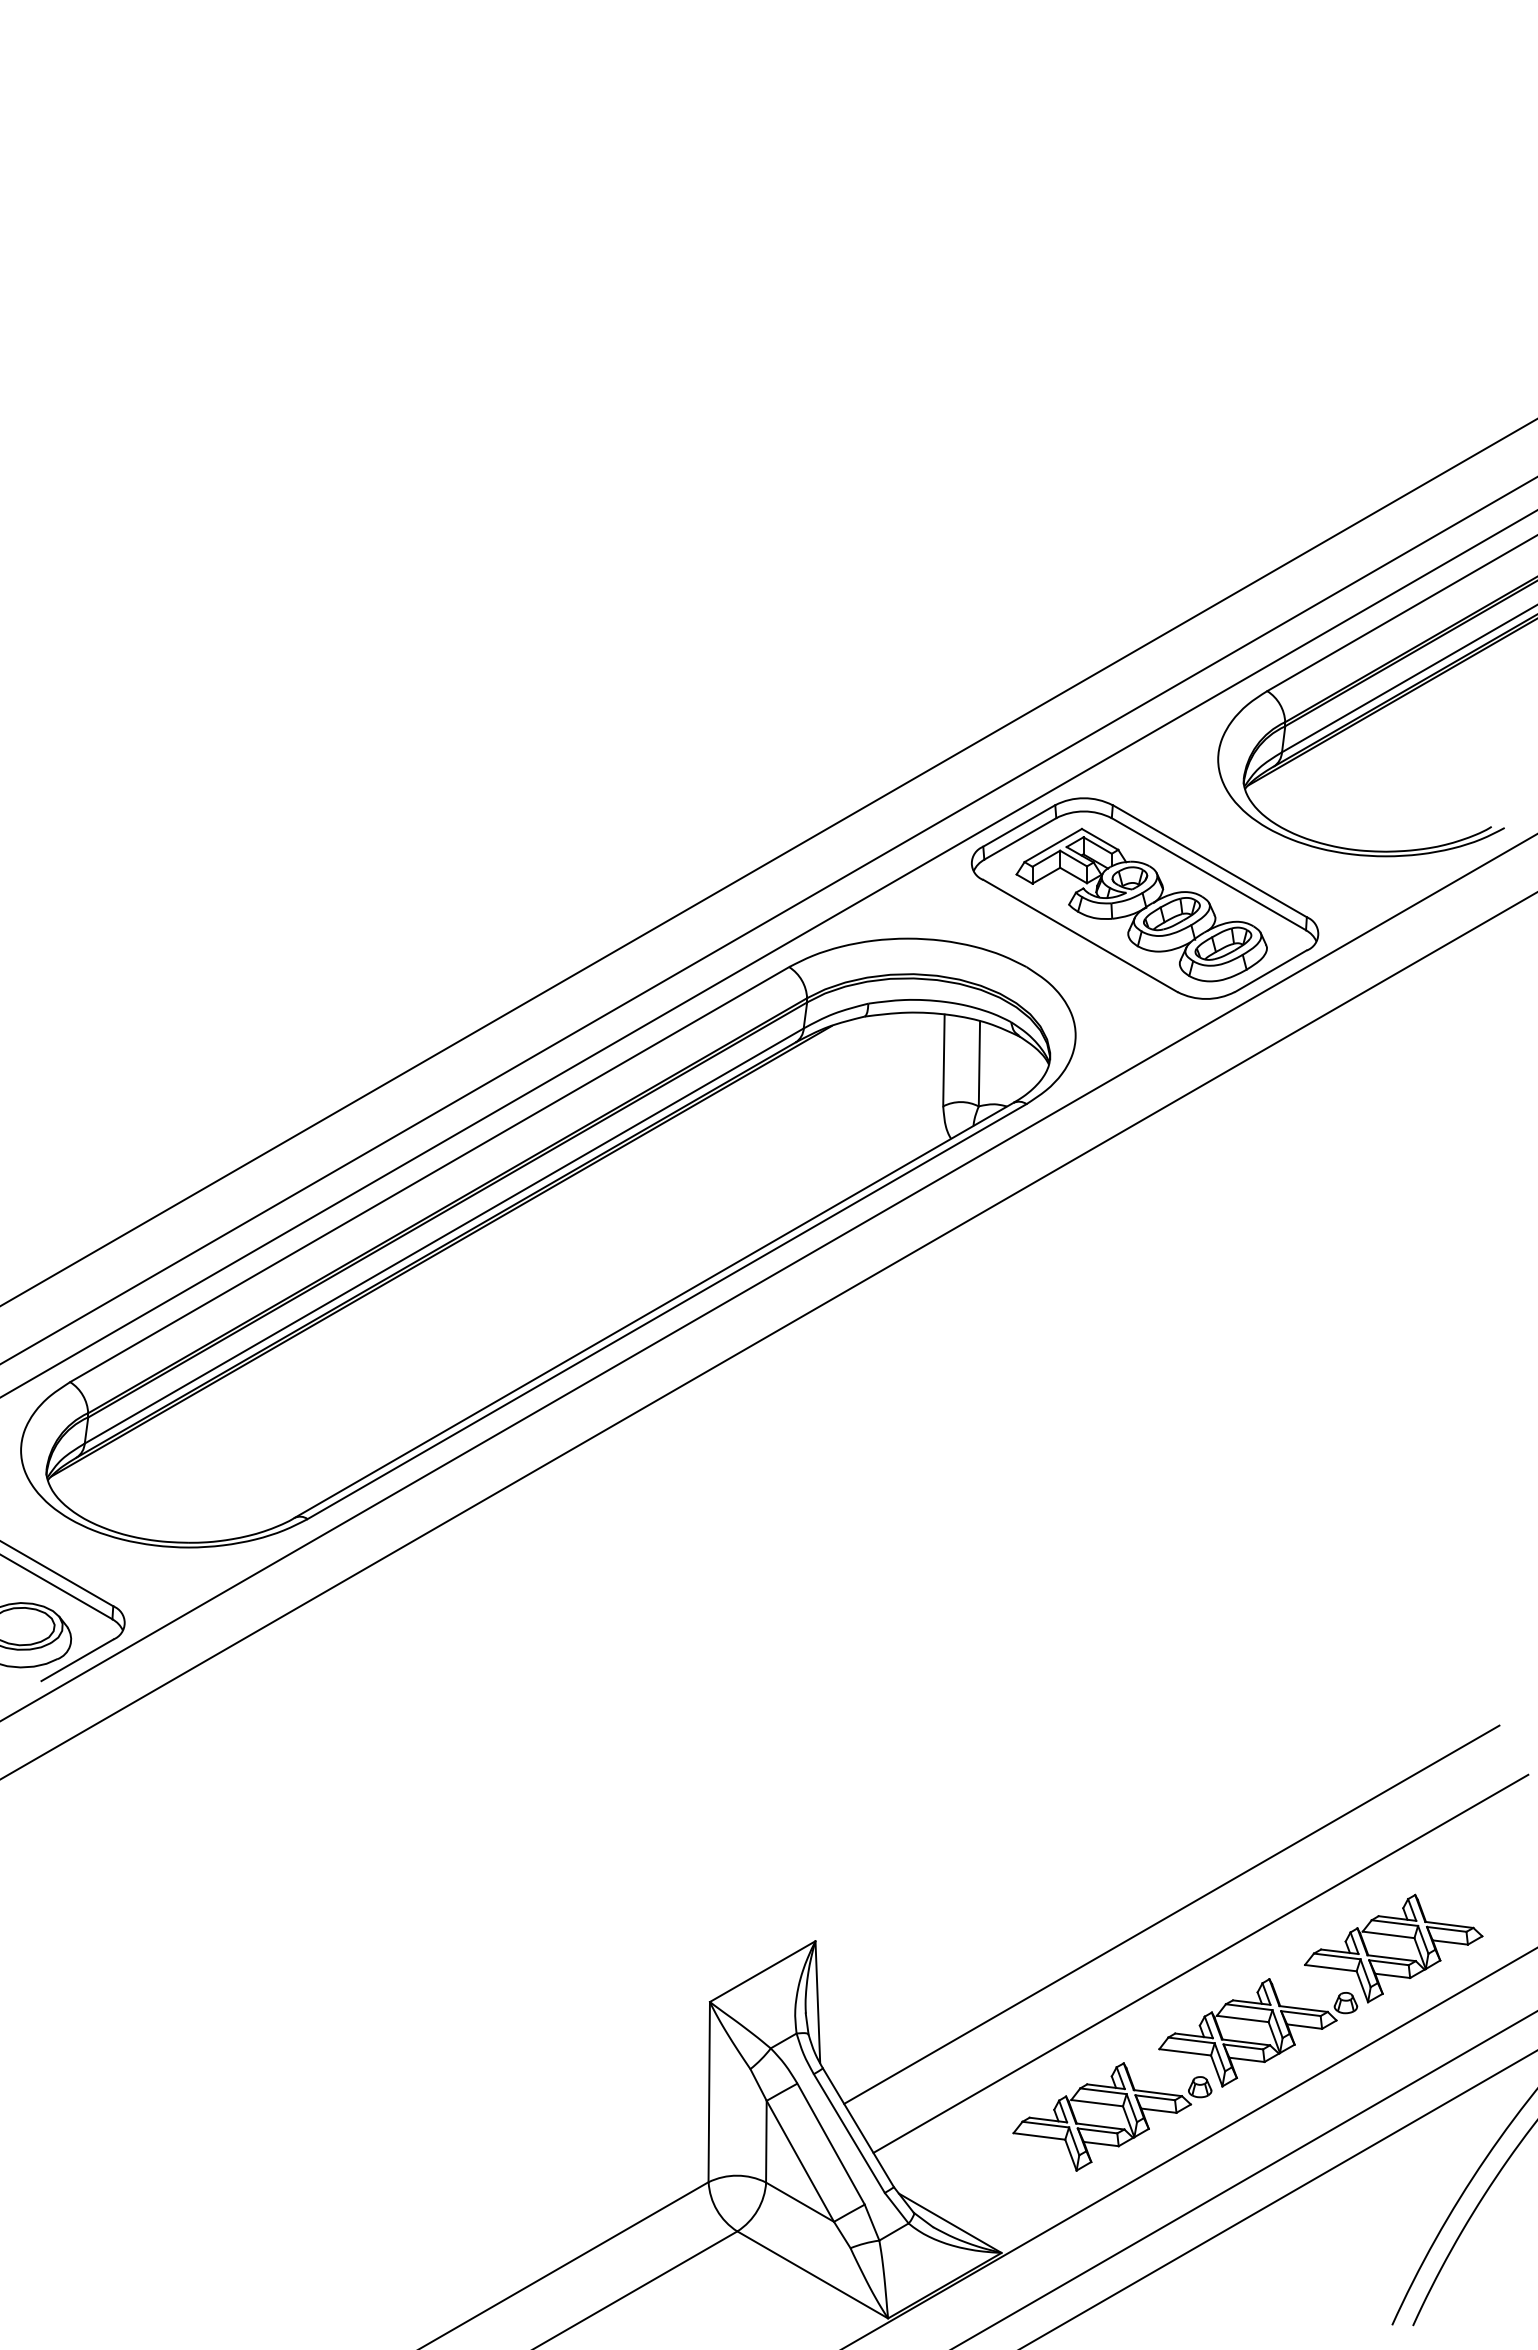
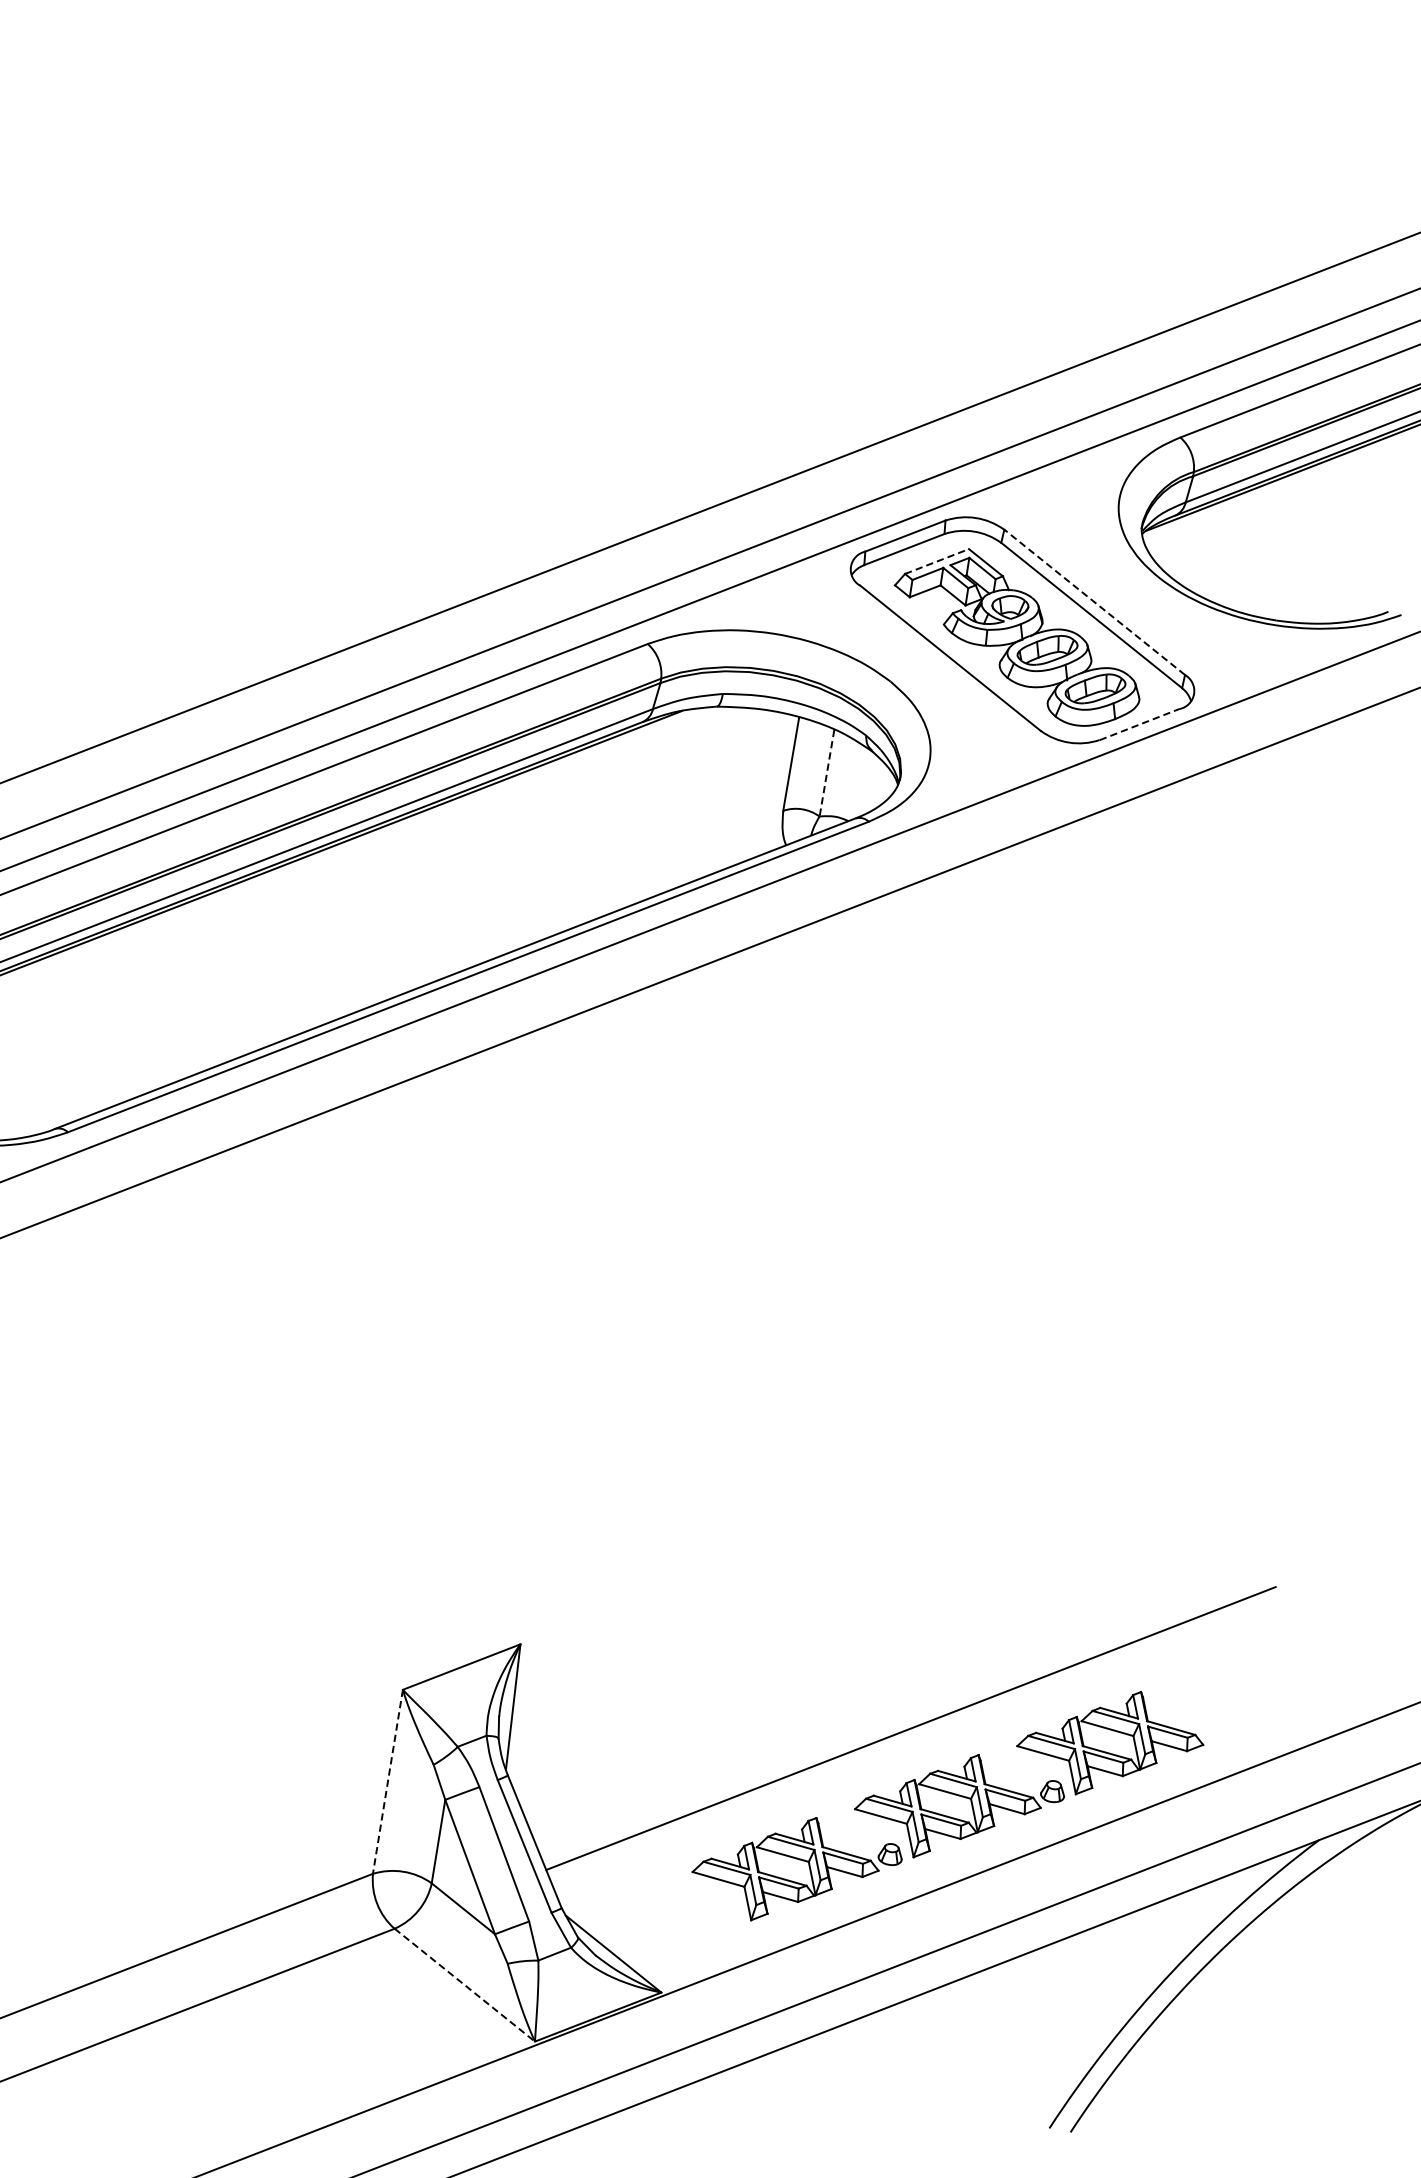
line: (1053, 845) -> (937, 561), solid -> dashed
line: (1209, 860) -> (1094, 601), solid -> dashed
line: (1270, 971) -> (1139, 724), solid -> dashed
line: (979, 1064) -> (826, 773), solid -> dashed
line: (1171, 1914) -> (888, 1673), removed
line: (709, 2092) -> (388, 1782), solid -> dashed
line: (813, 2275) -> (465, 1985), solid -> dashed

